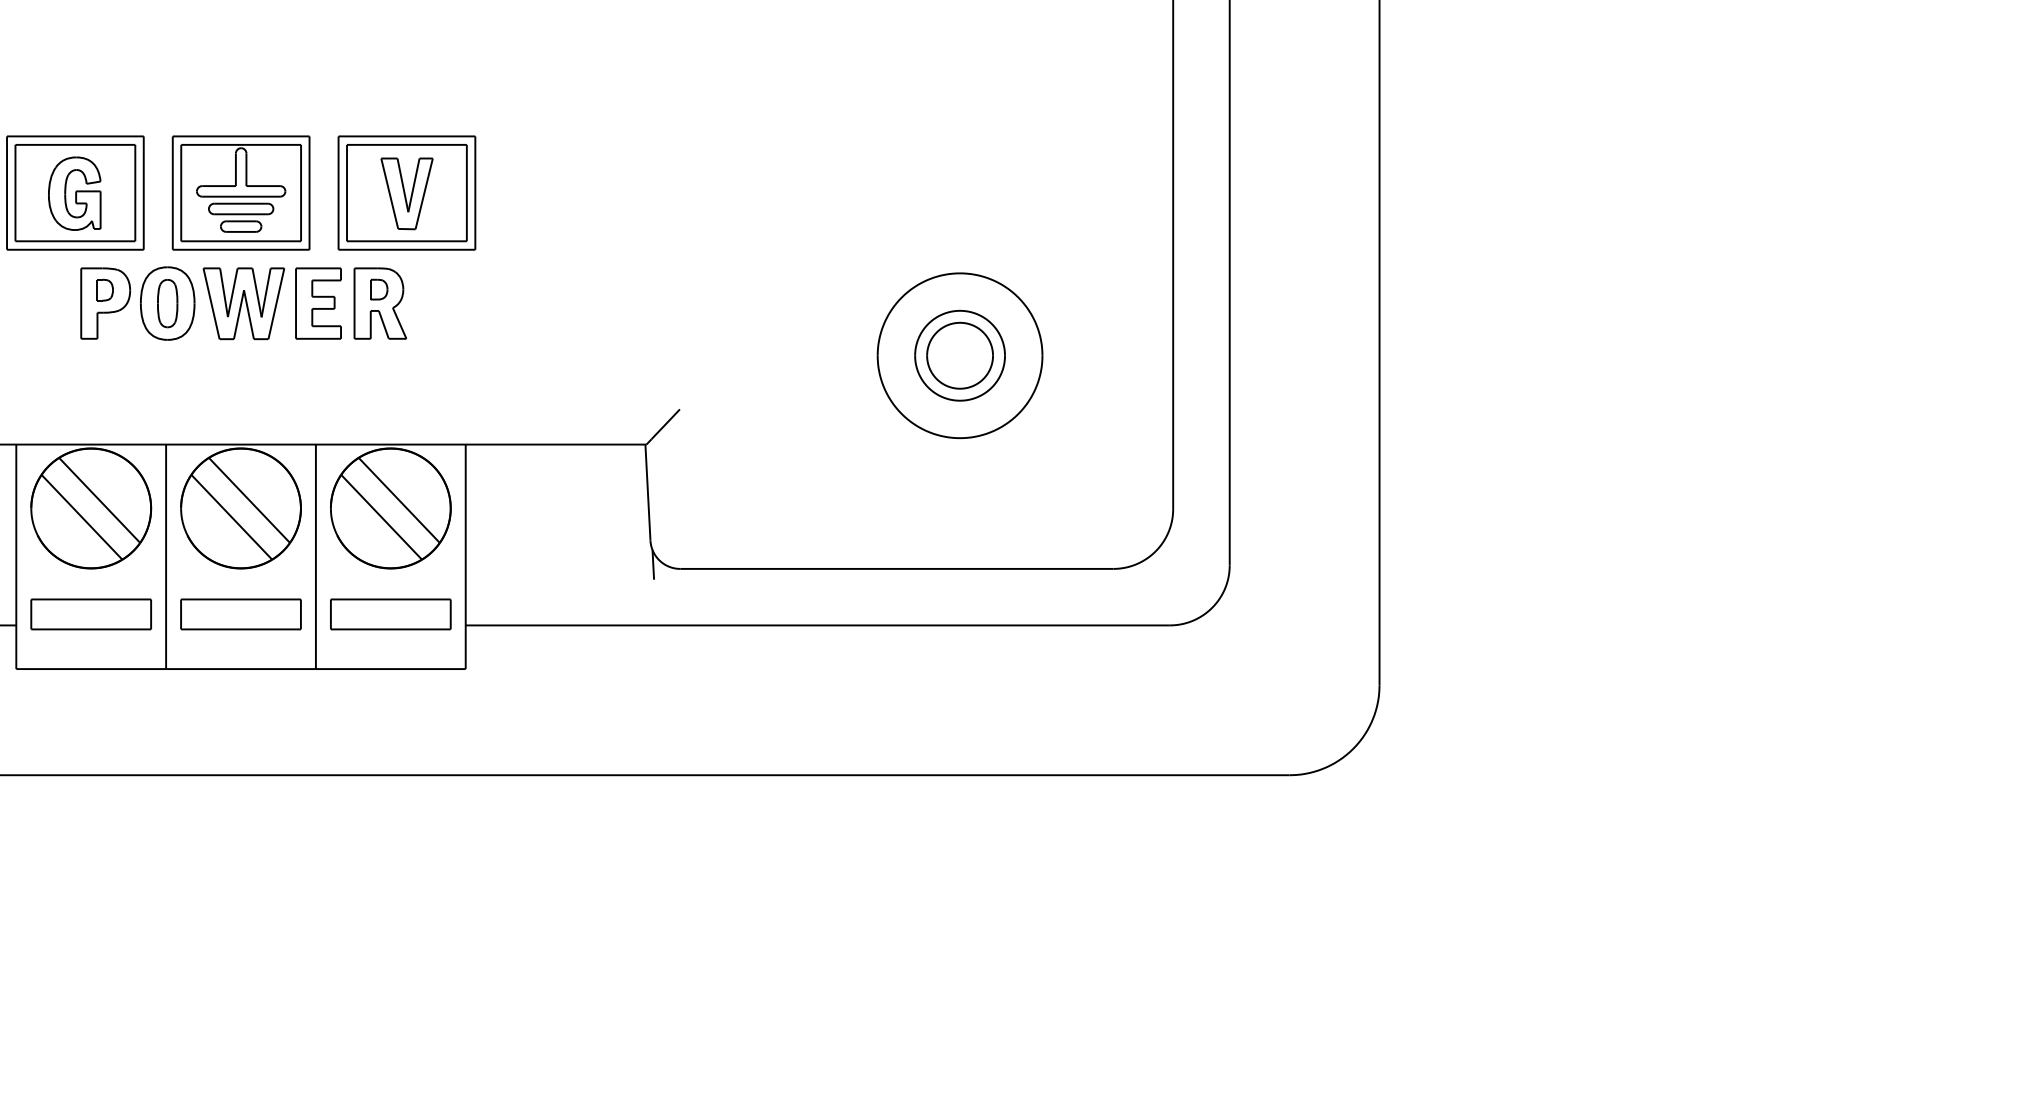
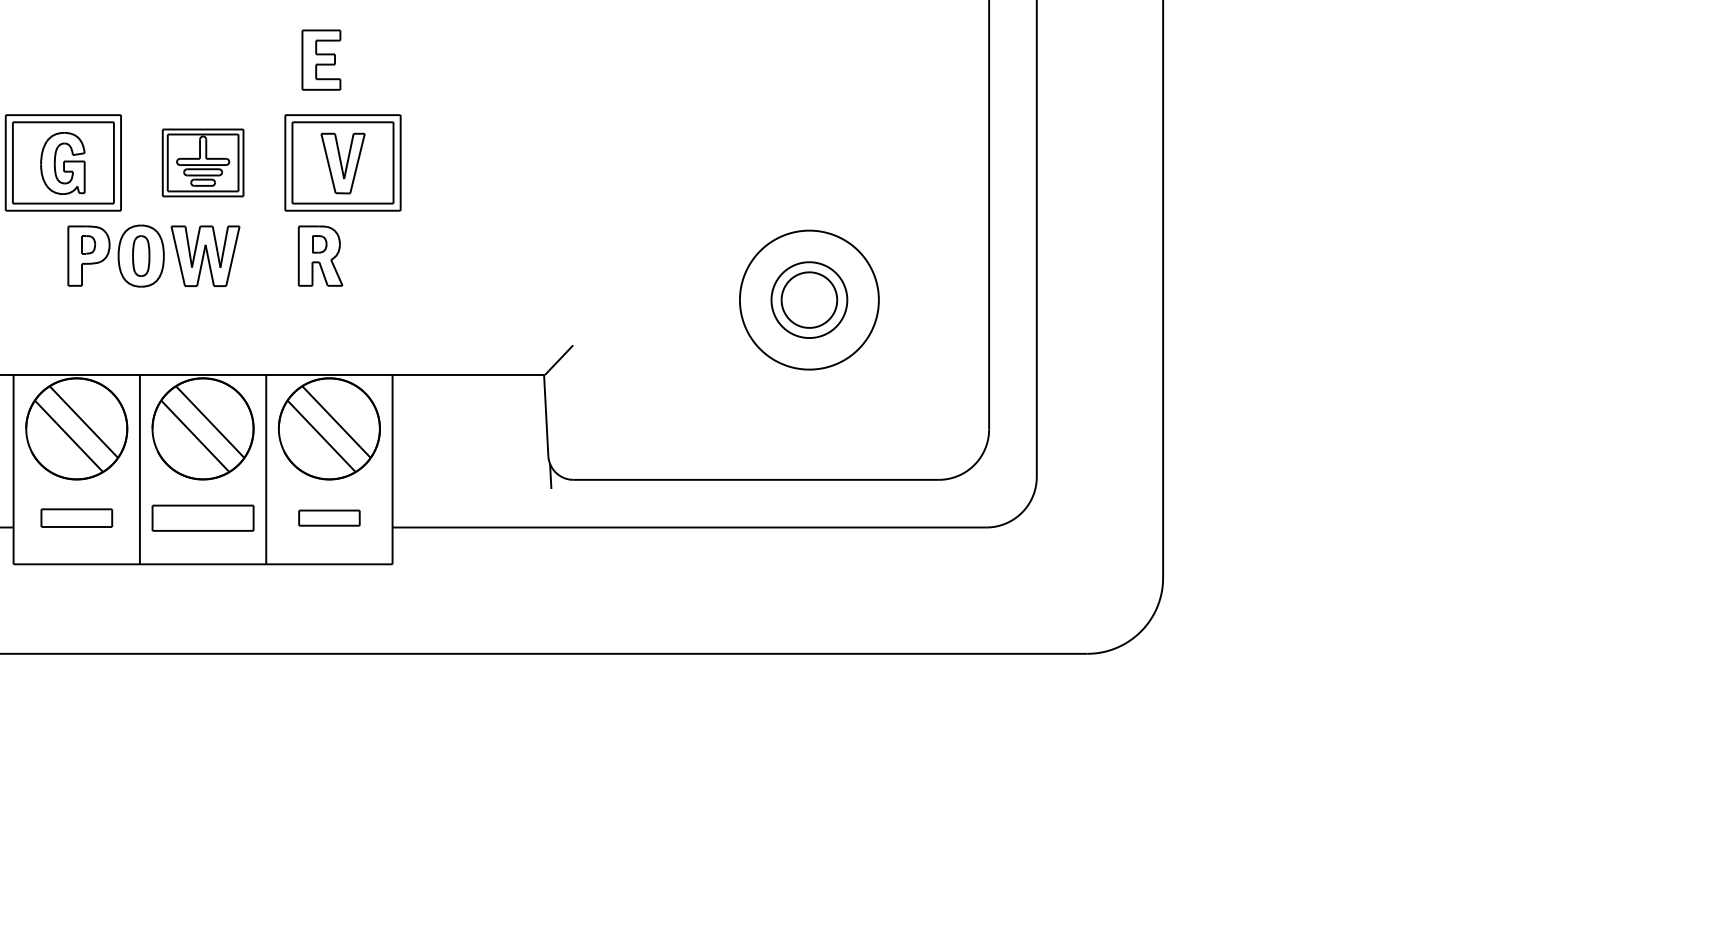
part: (240, 192) -> (202, 162), size x0.7
part: (318, 302) -> (321, 59), moved
part: (90, 613) -> (76, 517), size x0.7
part: (390, 613) -> (329, 517), size x0.6

